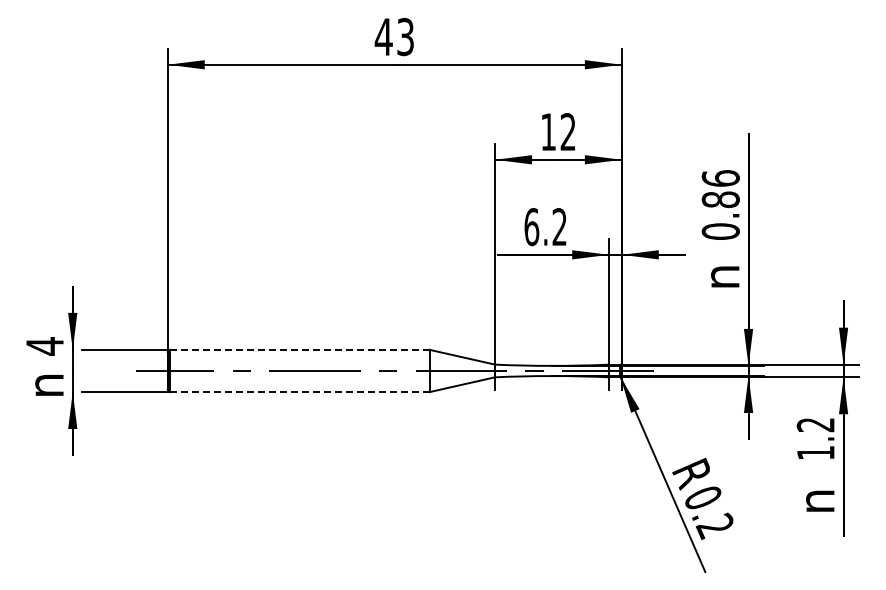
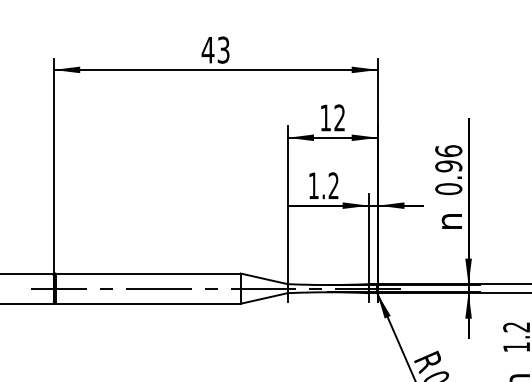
text: (720, 199) -> (448, 166), 0.86 -> 0.96
text: (531, 227) -> (313, 186), 6.2 -> 1.2
line: (300, 349) -> (148, 273), dashed -> solid
line: (300, 392) -> (148, 304), dashed -> solid

